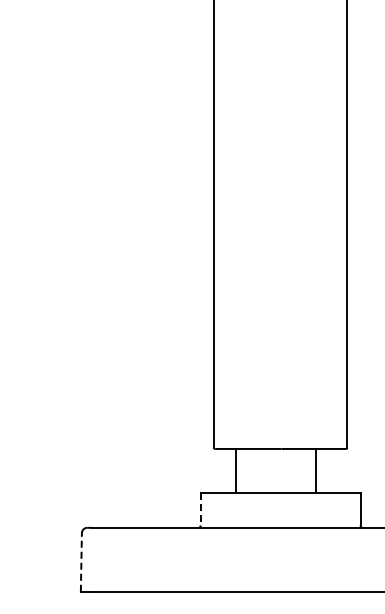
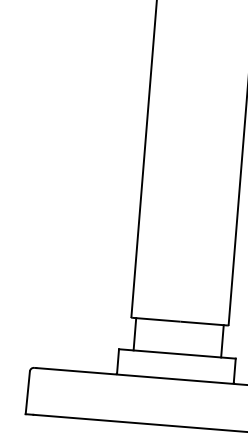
line: (235, 470) -> (134, 333), moved
line: (315, 470) -> (222, 340), moved
line: (200, 509) -> (117, 361), dashed -> solid
line: (81, 561) -> (27, 392), dashed -> solid

